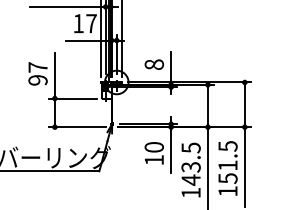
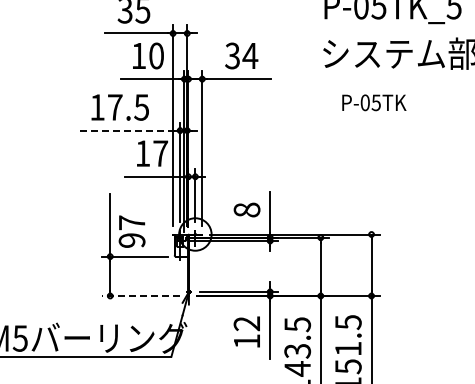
line: (65, 6) -> (125, 130), solid -> dashed
text: (37, 73) -> (131, 231), moved
line: (76, 127) -> (140, 296), solid -> dashed
text: (153, 147) -> (246, 323), 10 -> 12

